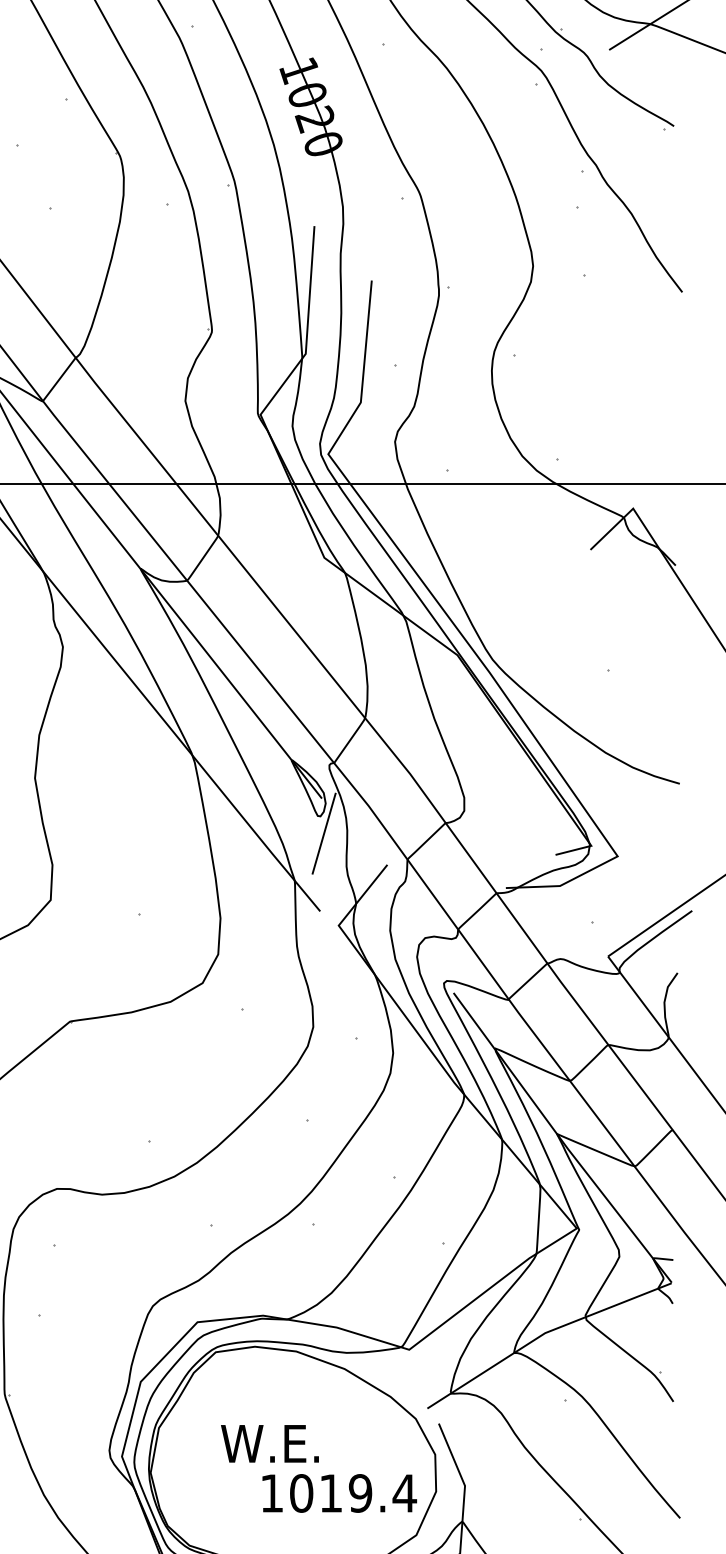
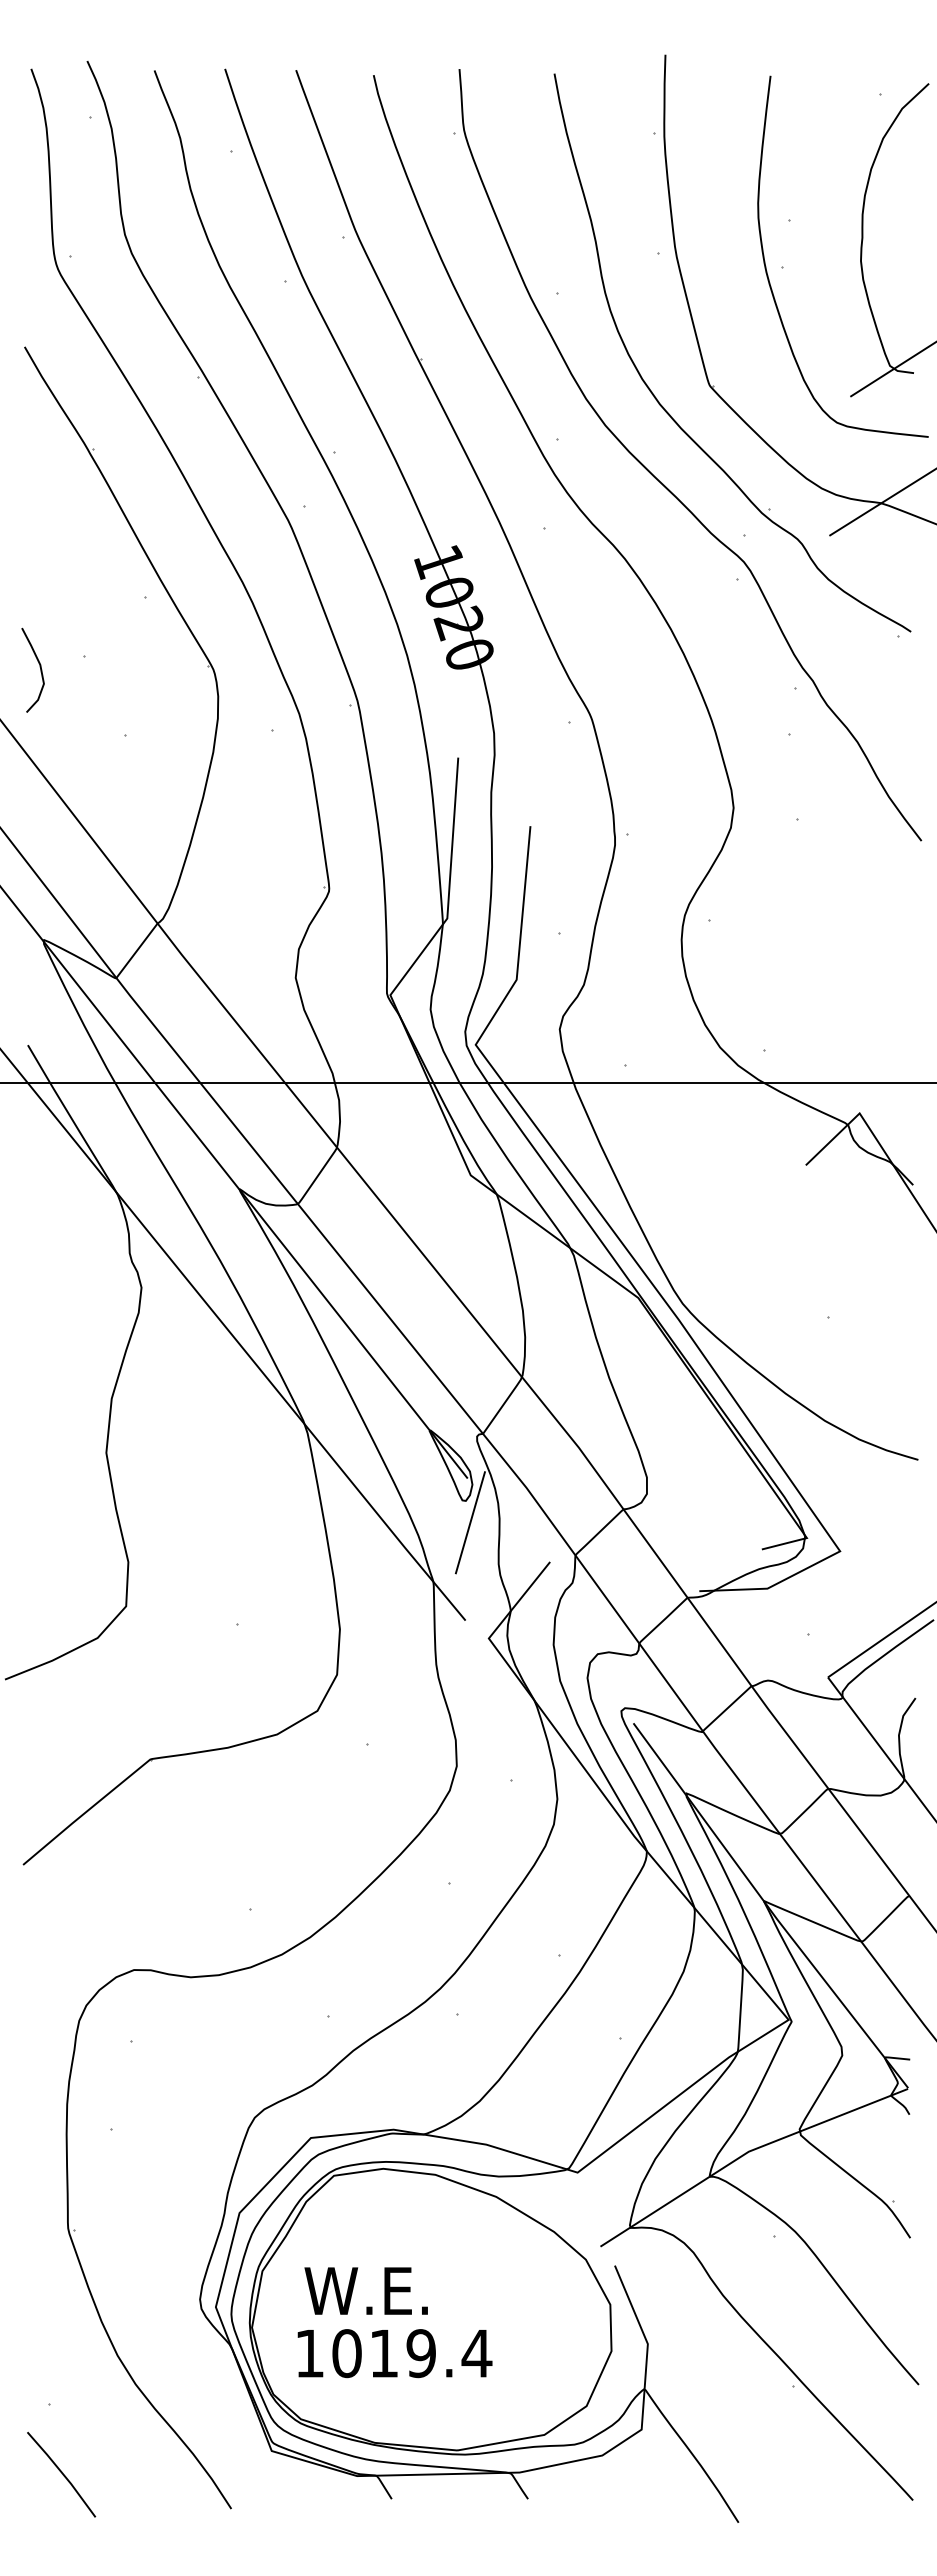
text: (269, 1443) -> (365, 2290), moved
text: (339, 1493) -> (394, 2353), moved

